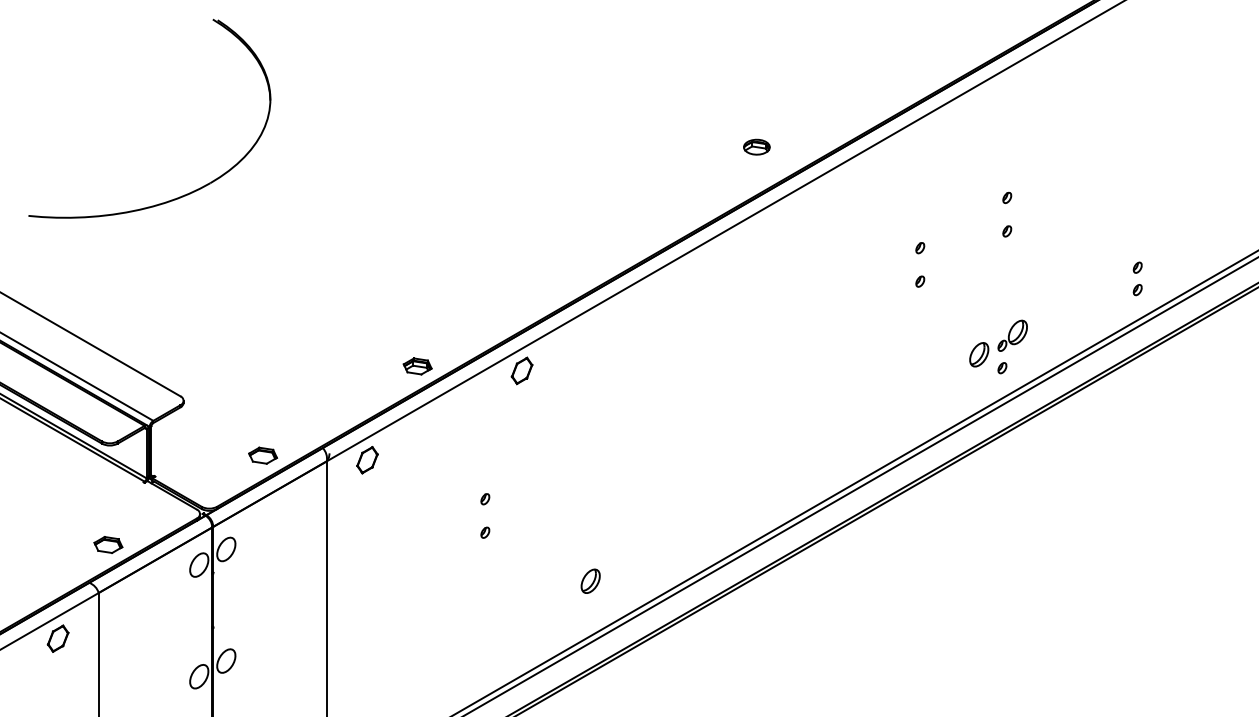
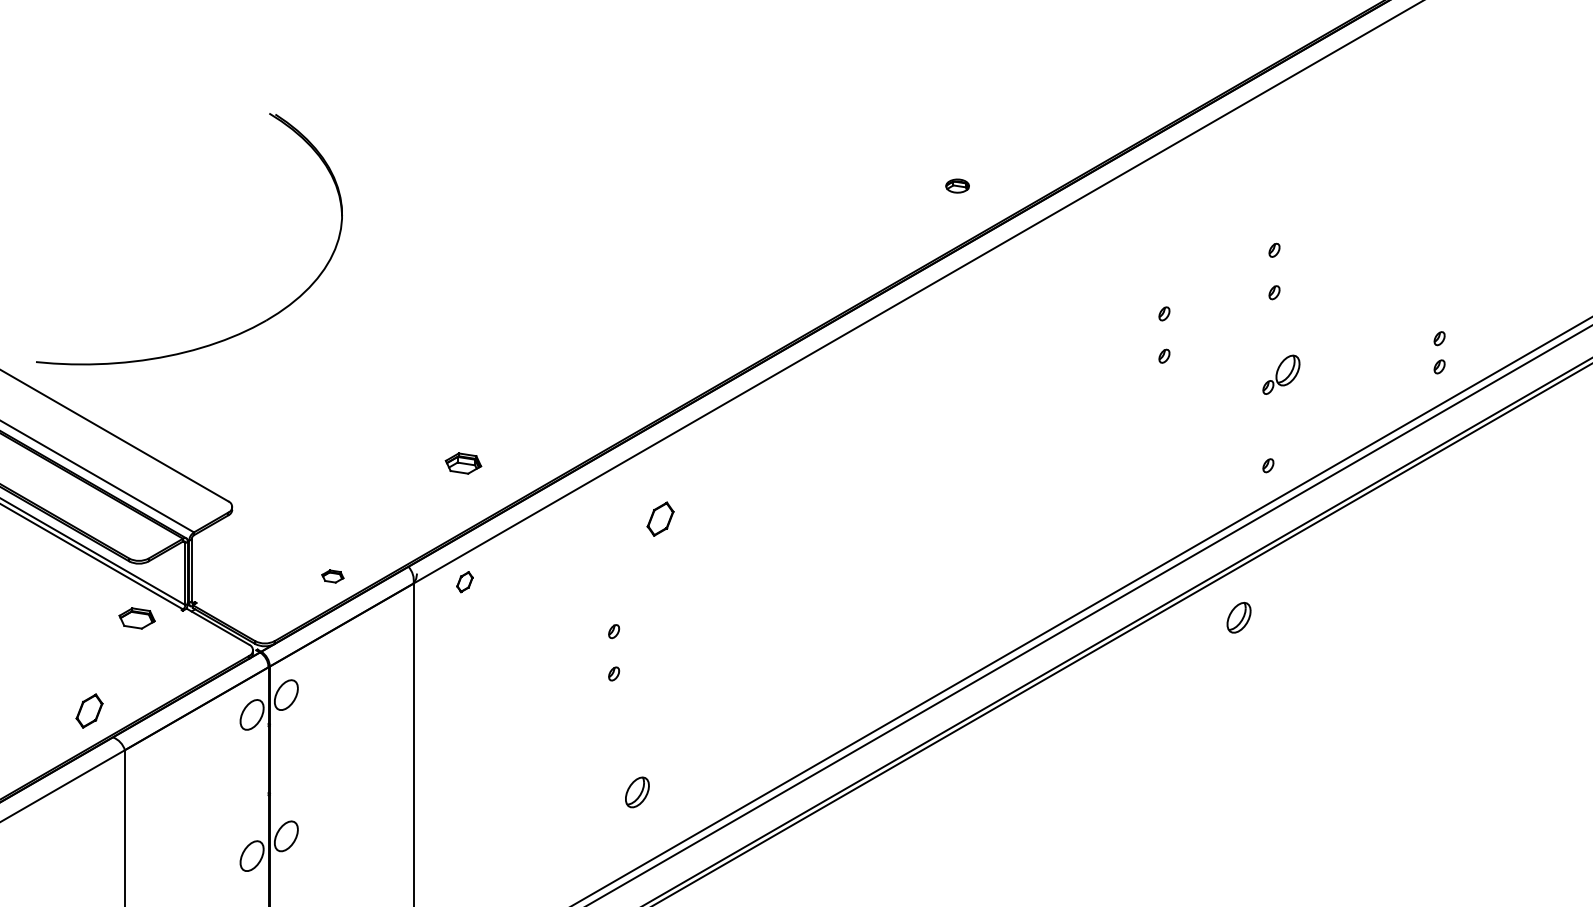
part: (756, 146) -> (957, 185), size x0.7
part: (175, 198) -> (222, 339), moved
part: (1012, 335) -> (1281, 374), moved
part: (978, 354) -> (1238, 617), moved
part: (417, 366) -> (463, 463), moved
part: (522, 370) -> (660, 518), moved
part: (262, 455) -> (332, 576), size x0.6
part: (367, 459) -> (464, 581), size x0.6
part: (107, 545) -> (136, 618), moved
part: (590, 581) -> (637, 792), moved
part: (58, 638) -> (89, 710), moved

